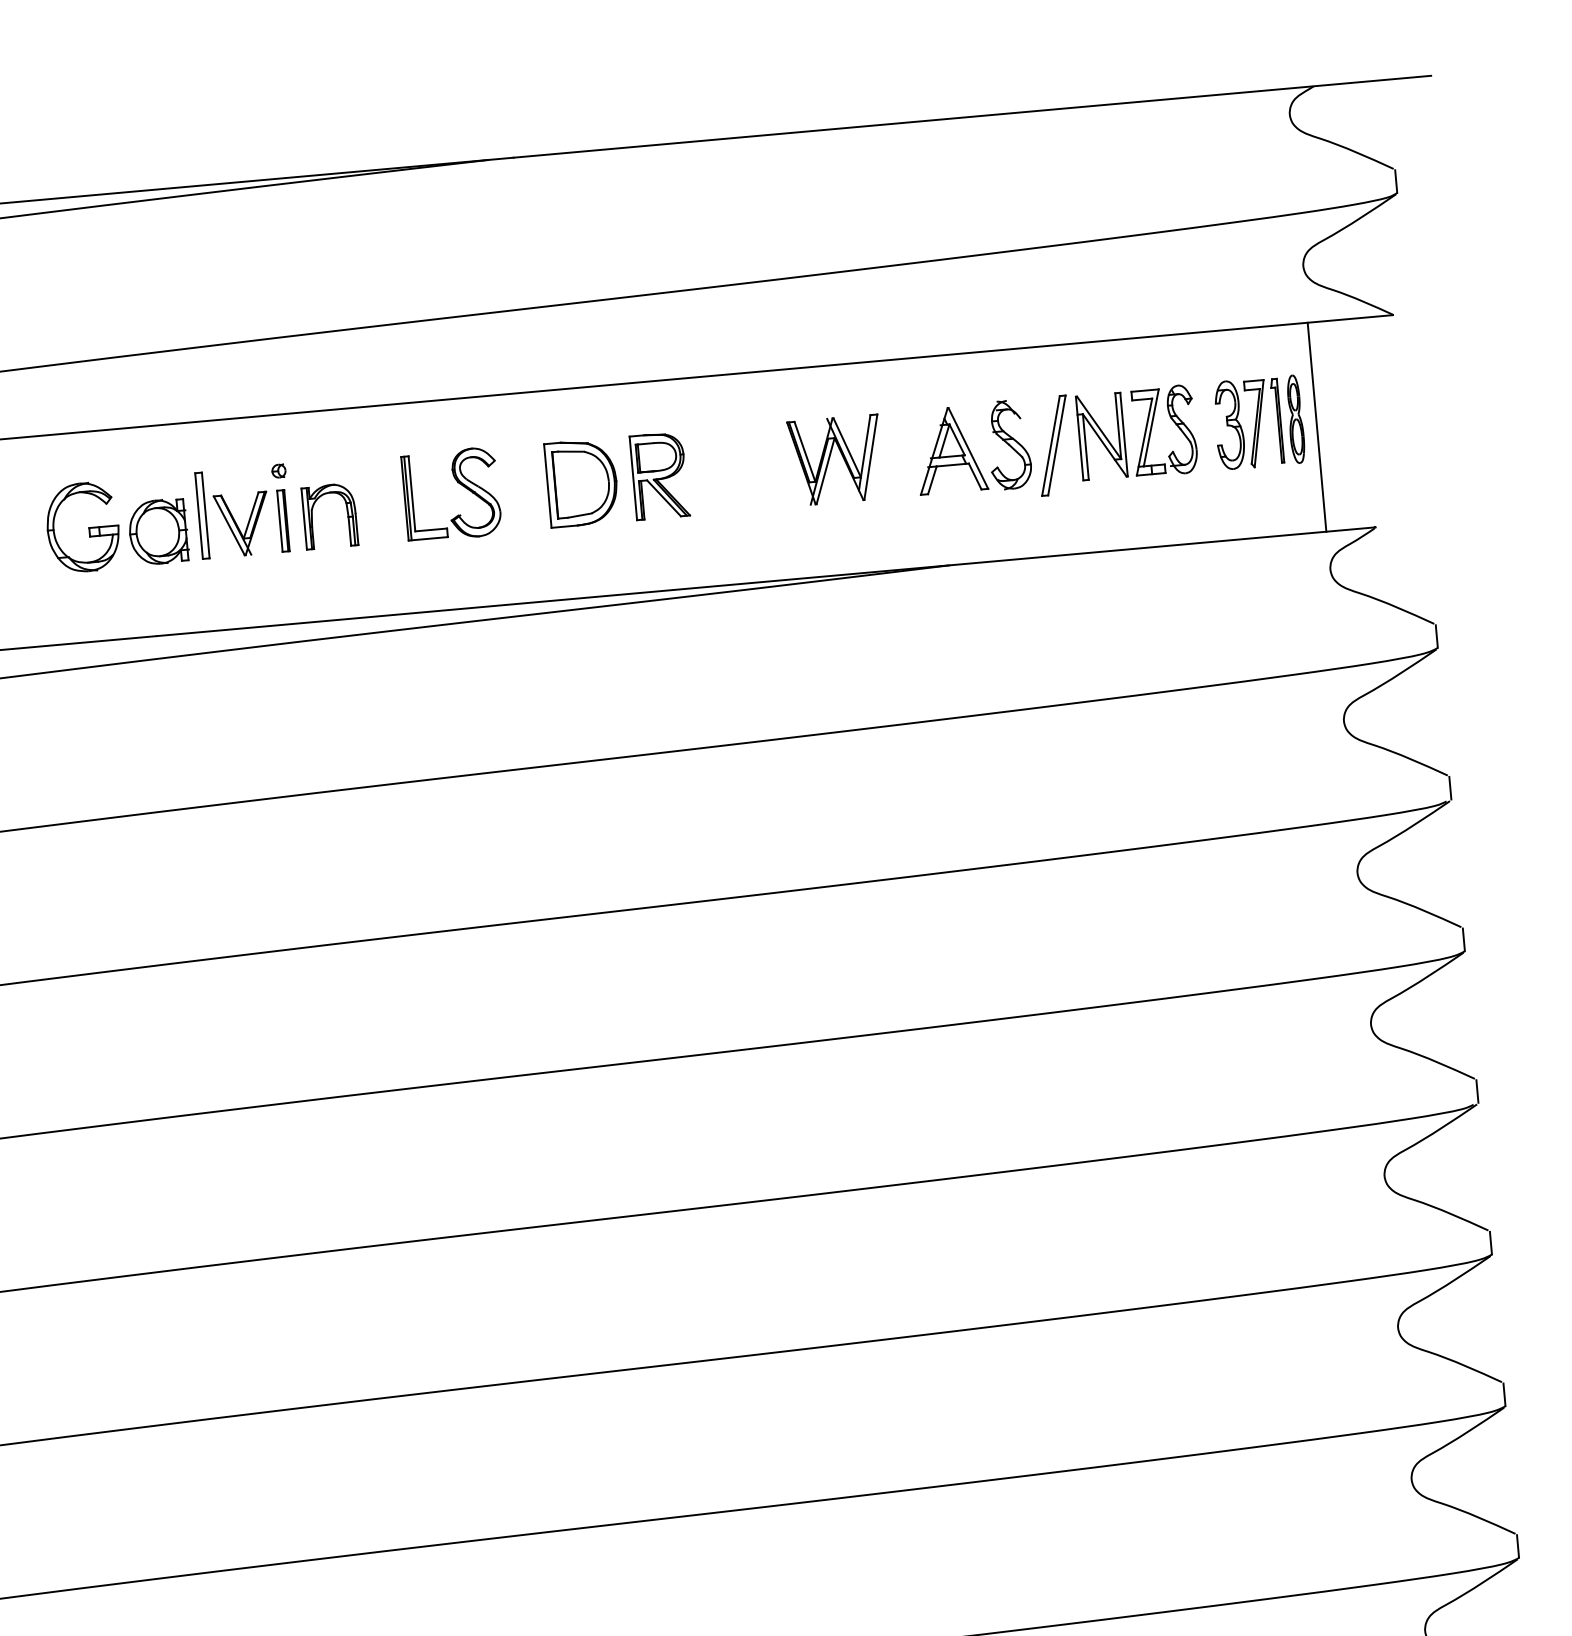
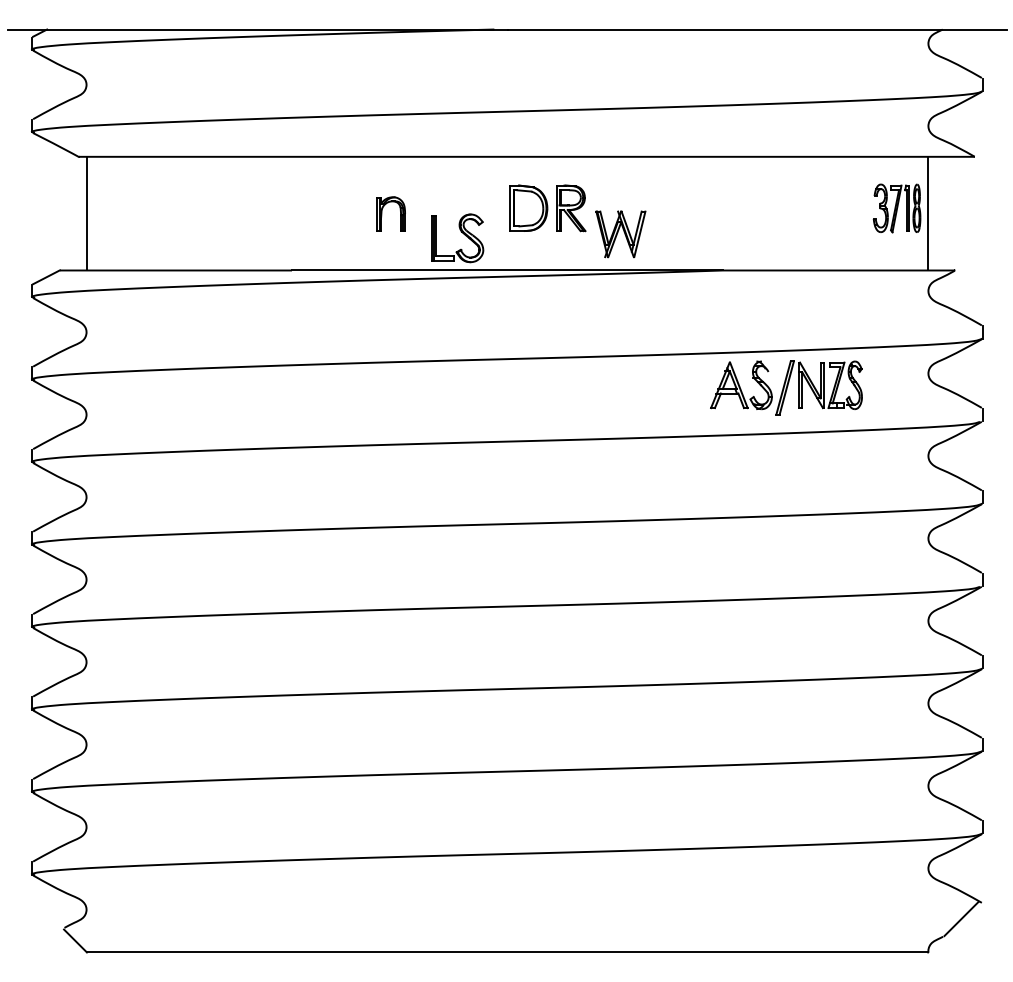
part: (1056, 444) -> (786, 387), moved
part: (835, 460) -> (620, 234), moved
part: (459, 484) -> (462, 233), moved
part: (167, 520) -> (303, 208), removed

